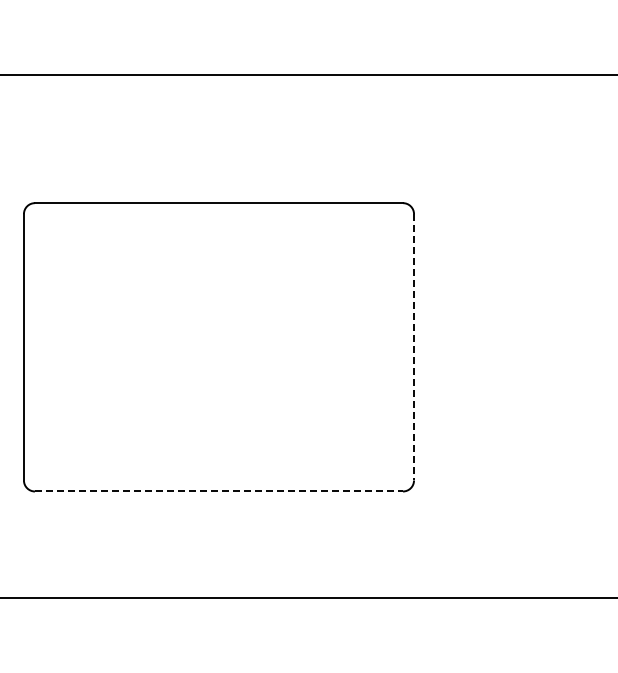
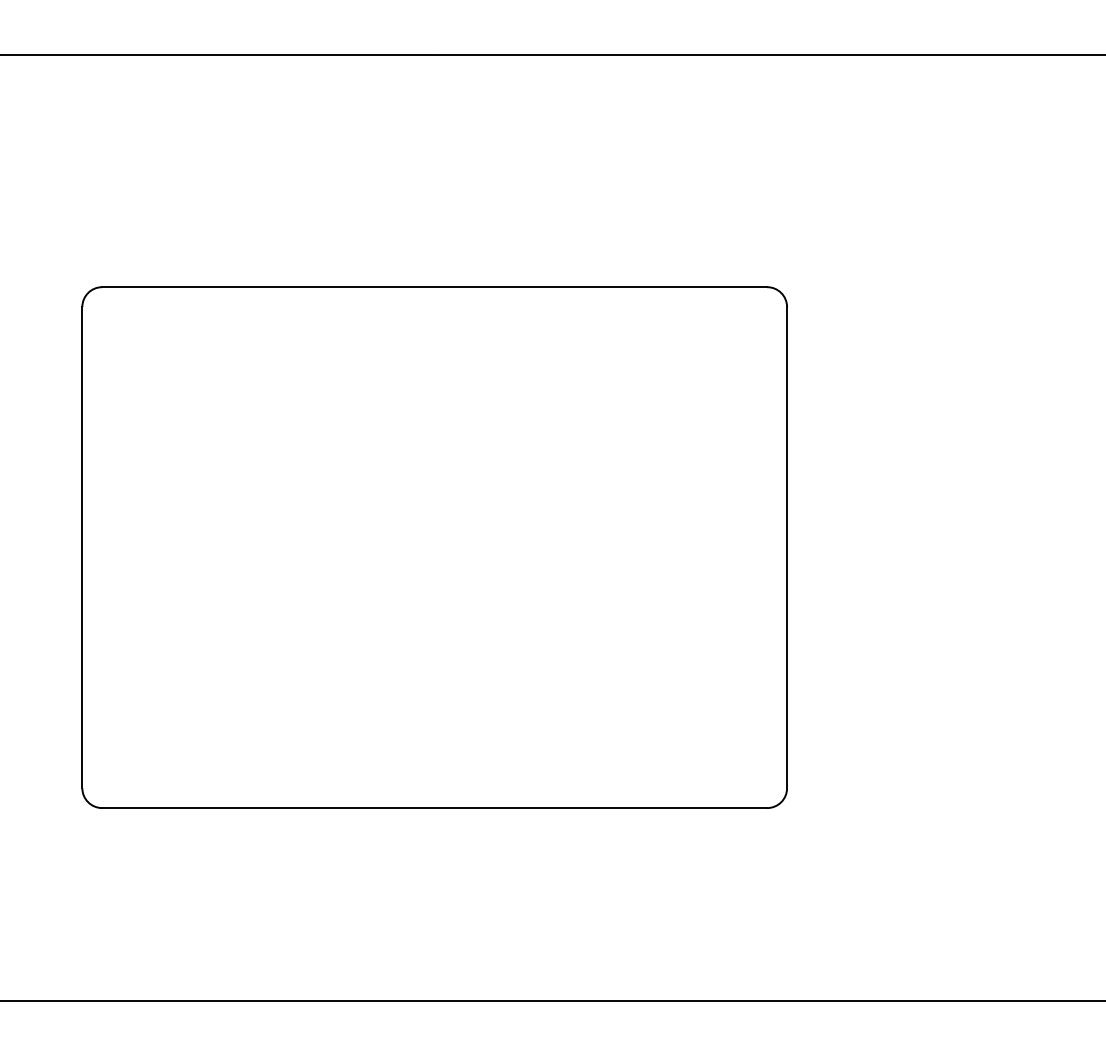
line: (414, 347) -> (787, 547), dashed -> solid
line: (219, 491) -> (435, 808), dashed -> solid

